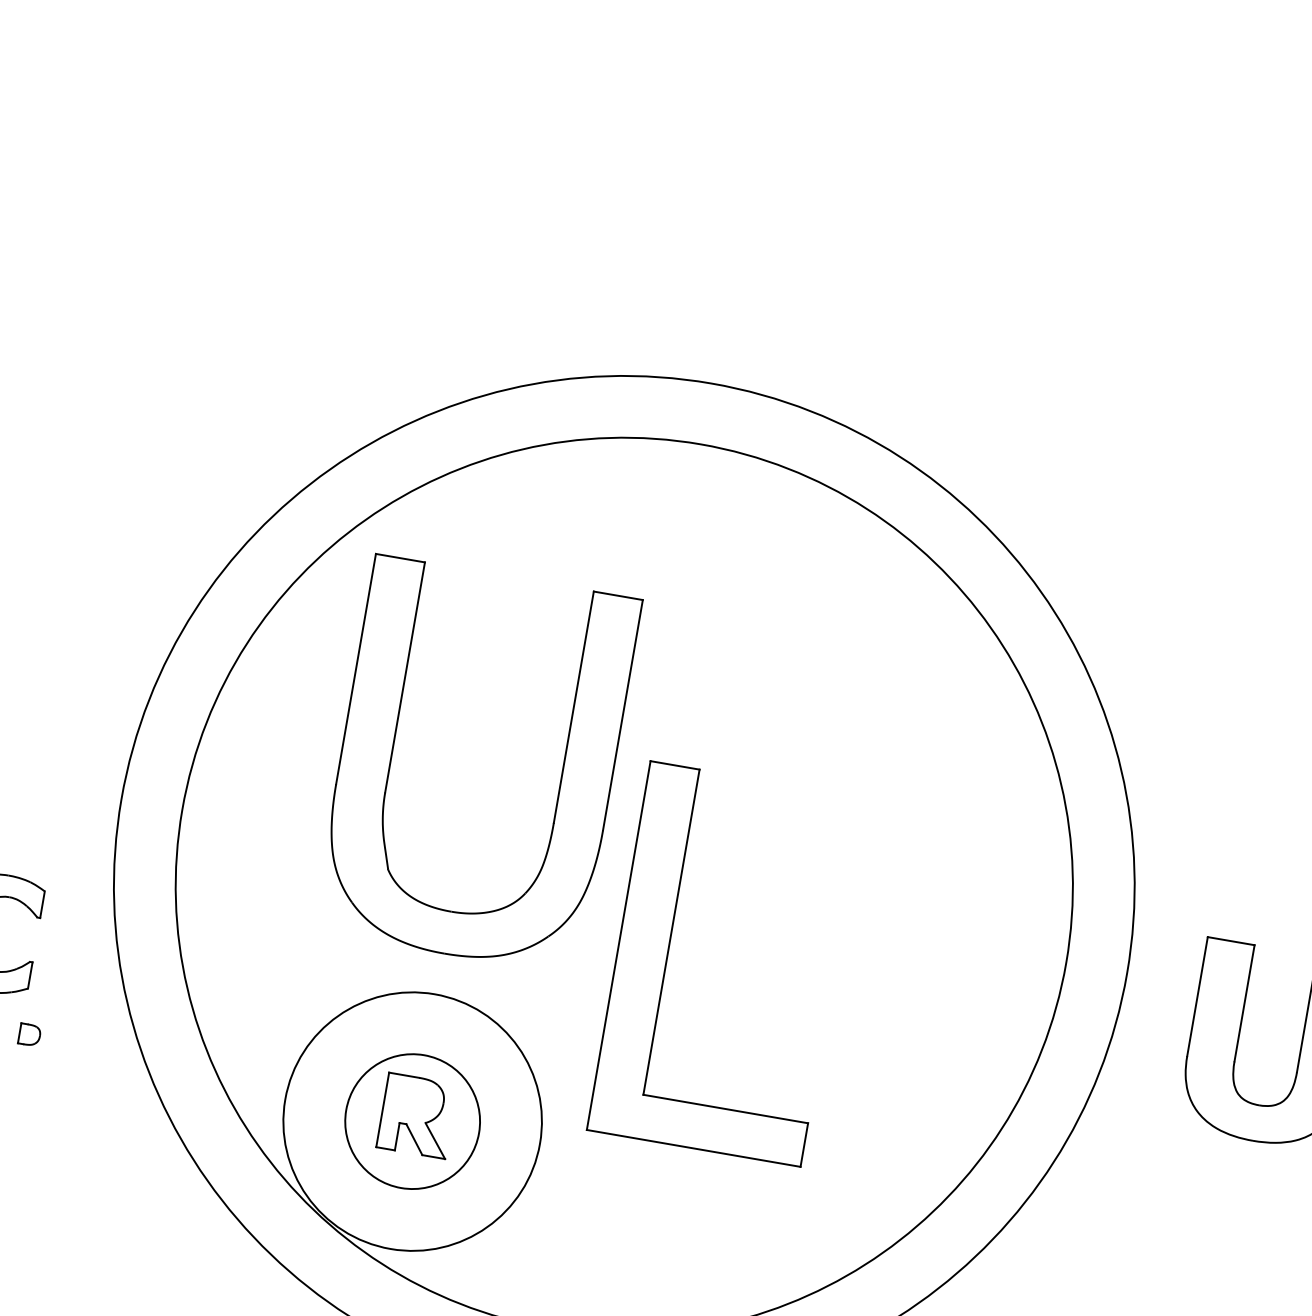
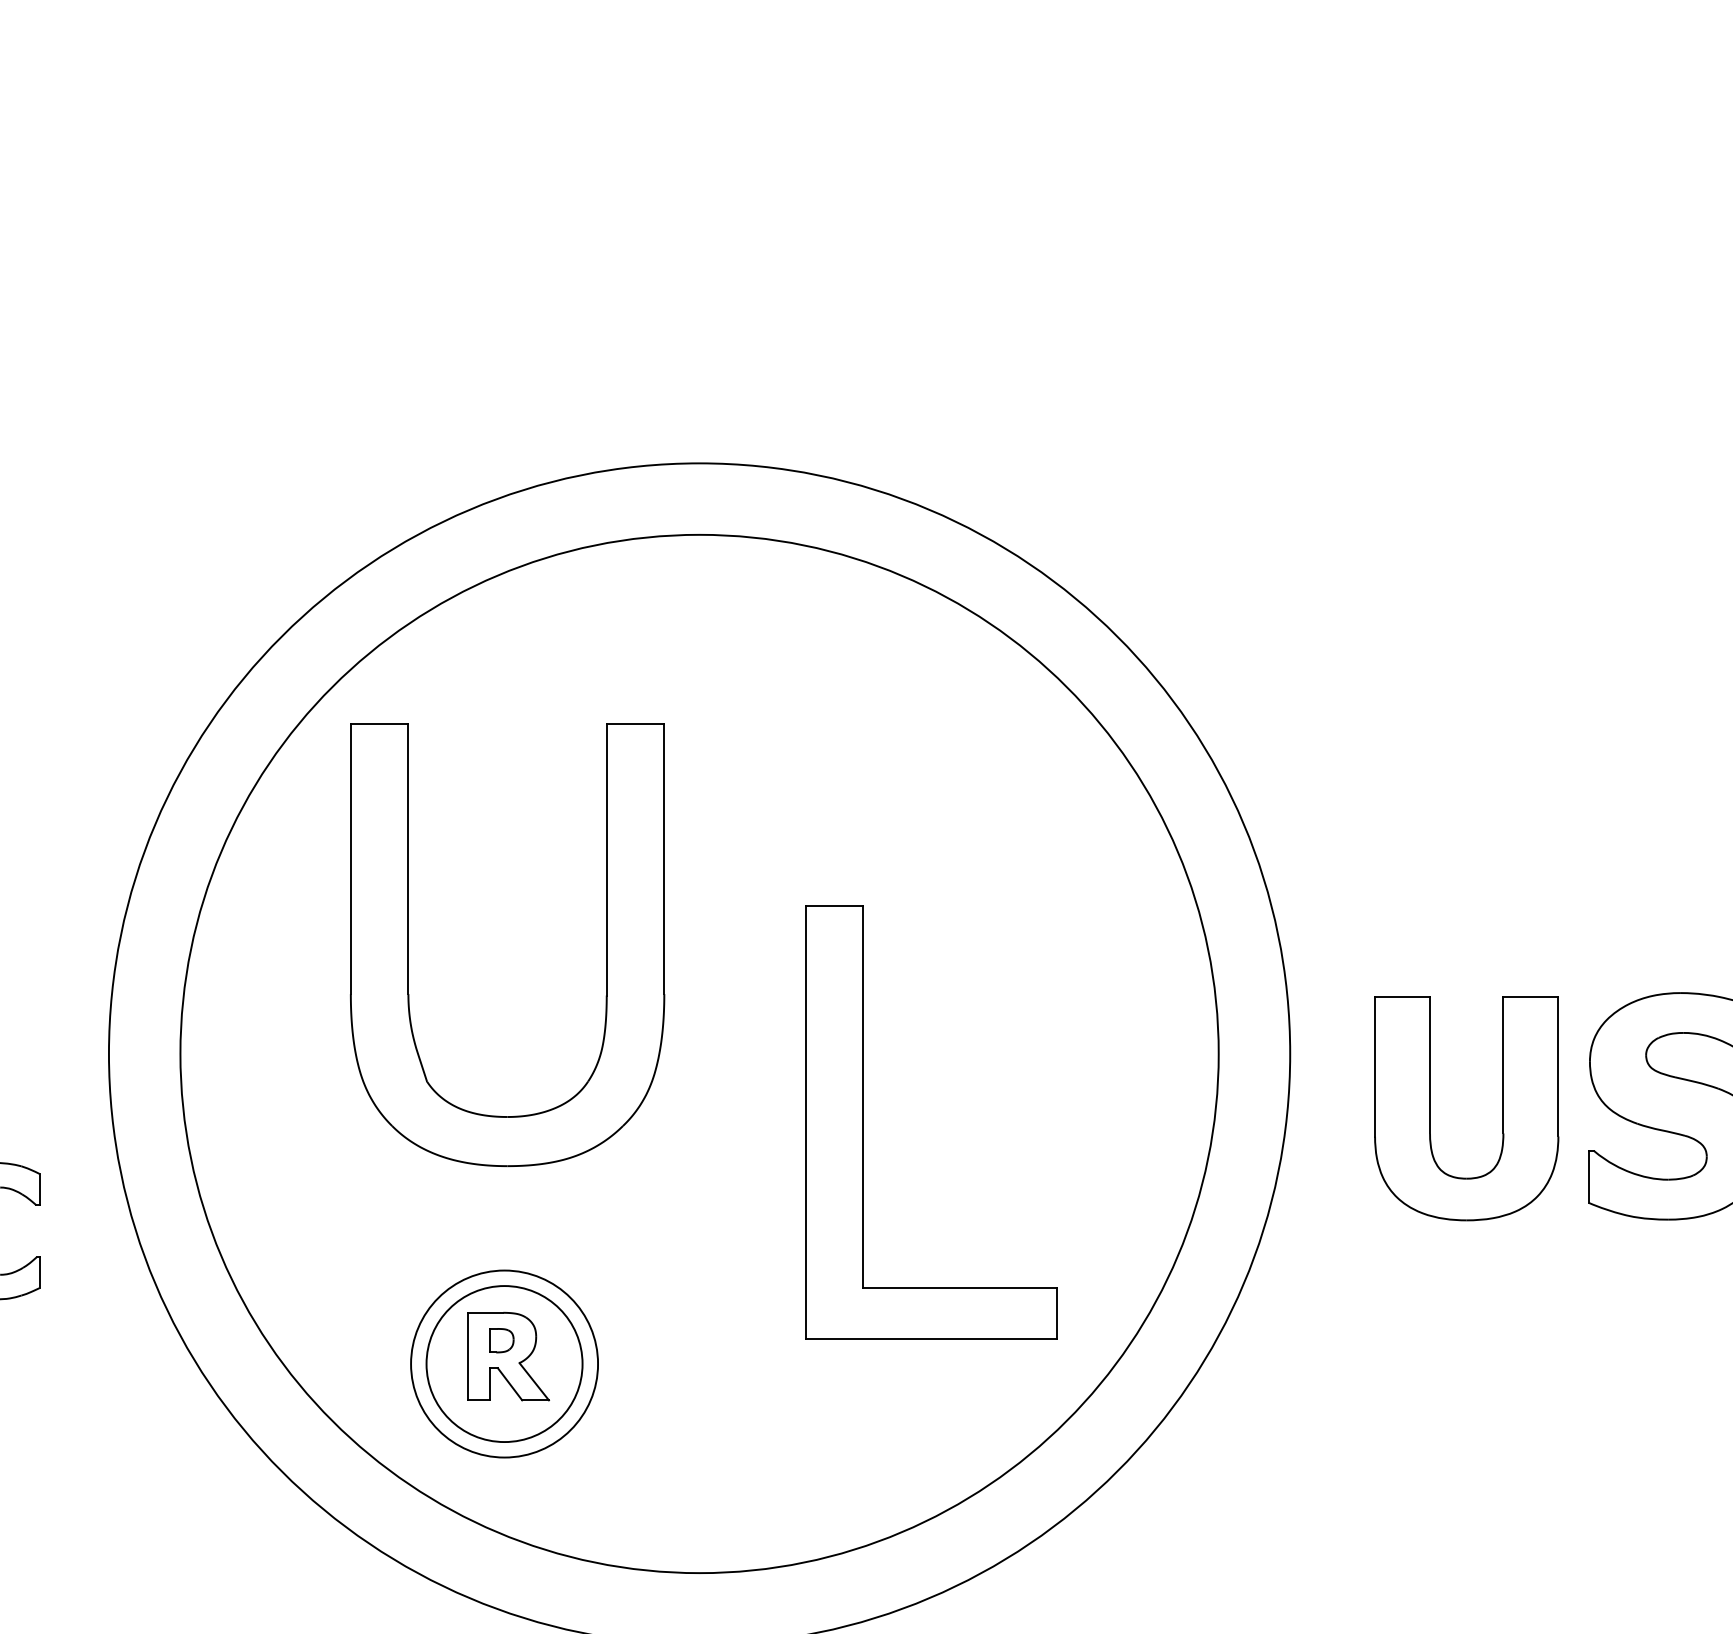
part: (667, 953) -> (863, 1122), moved
part: (29, 1034) -> (501, 1340), moved
circle: (412, 1121) -> (504, 1363), size x0.62

